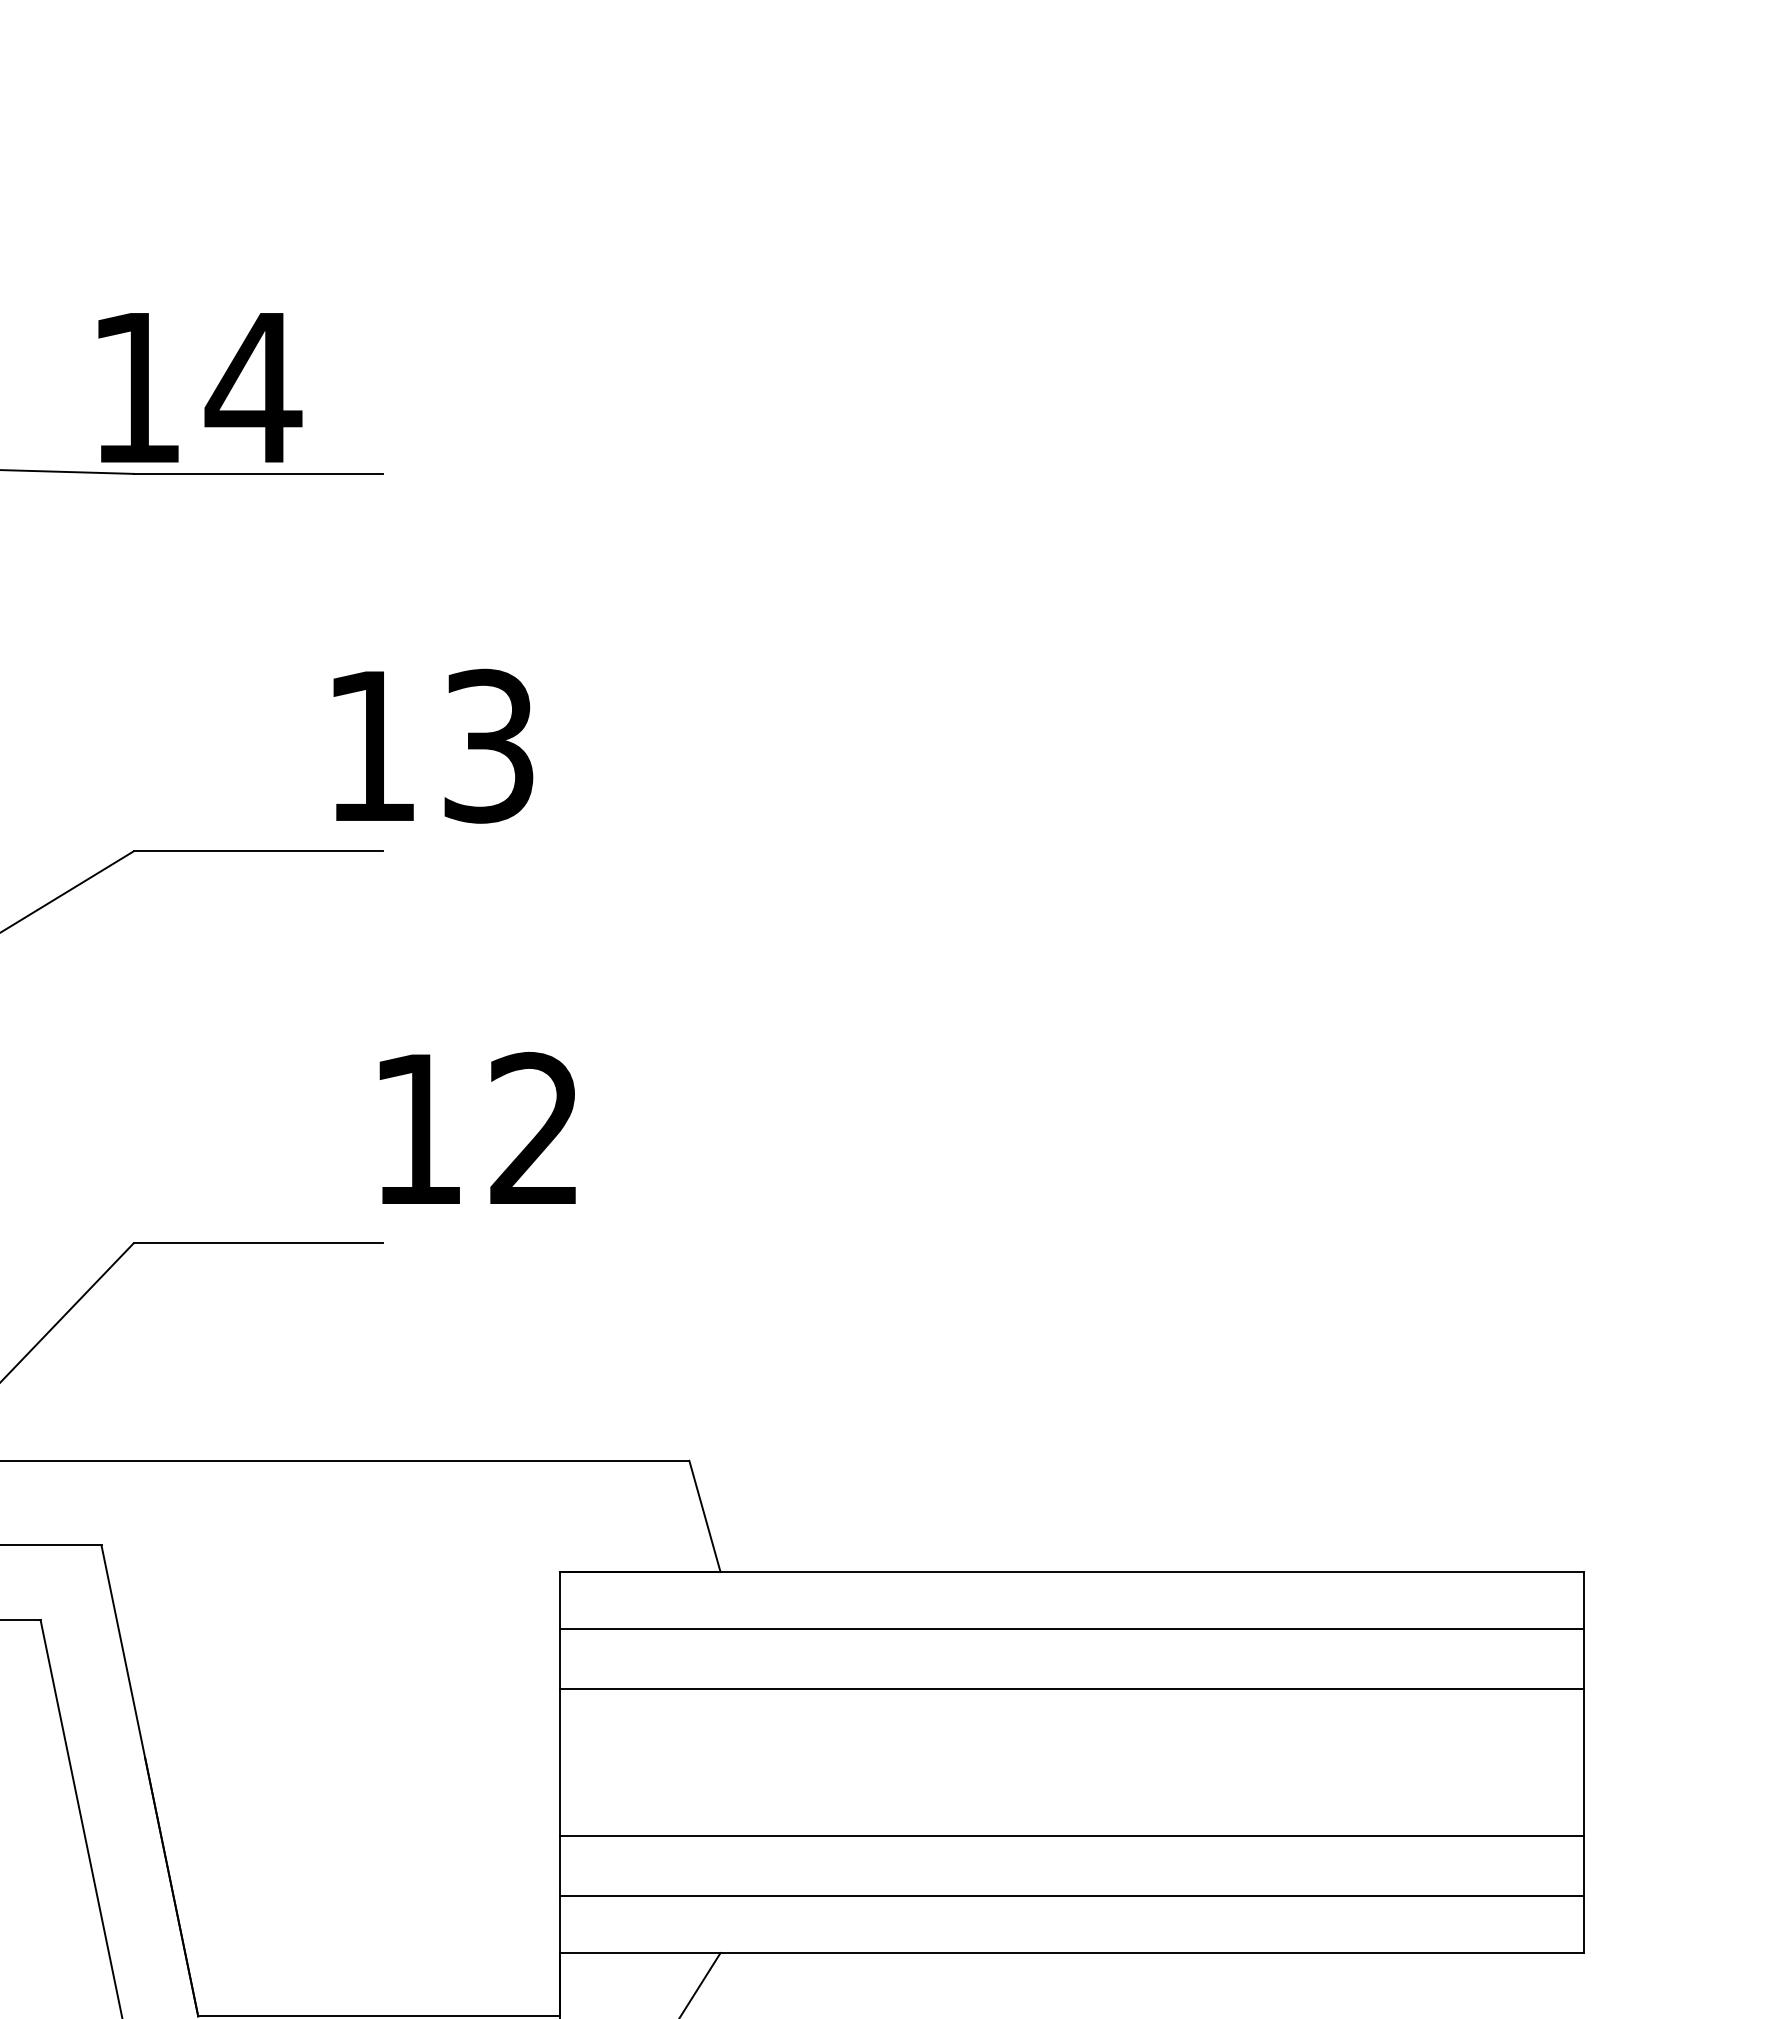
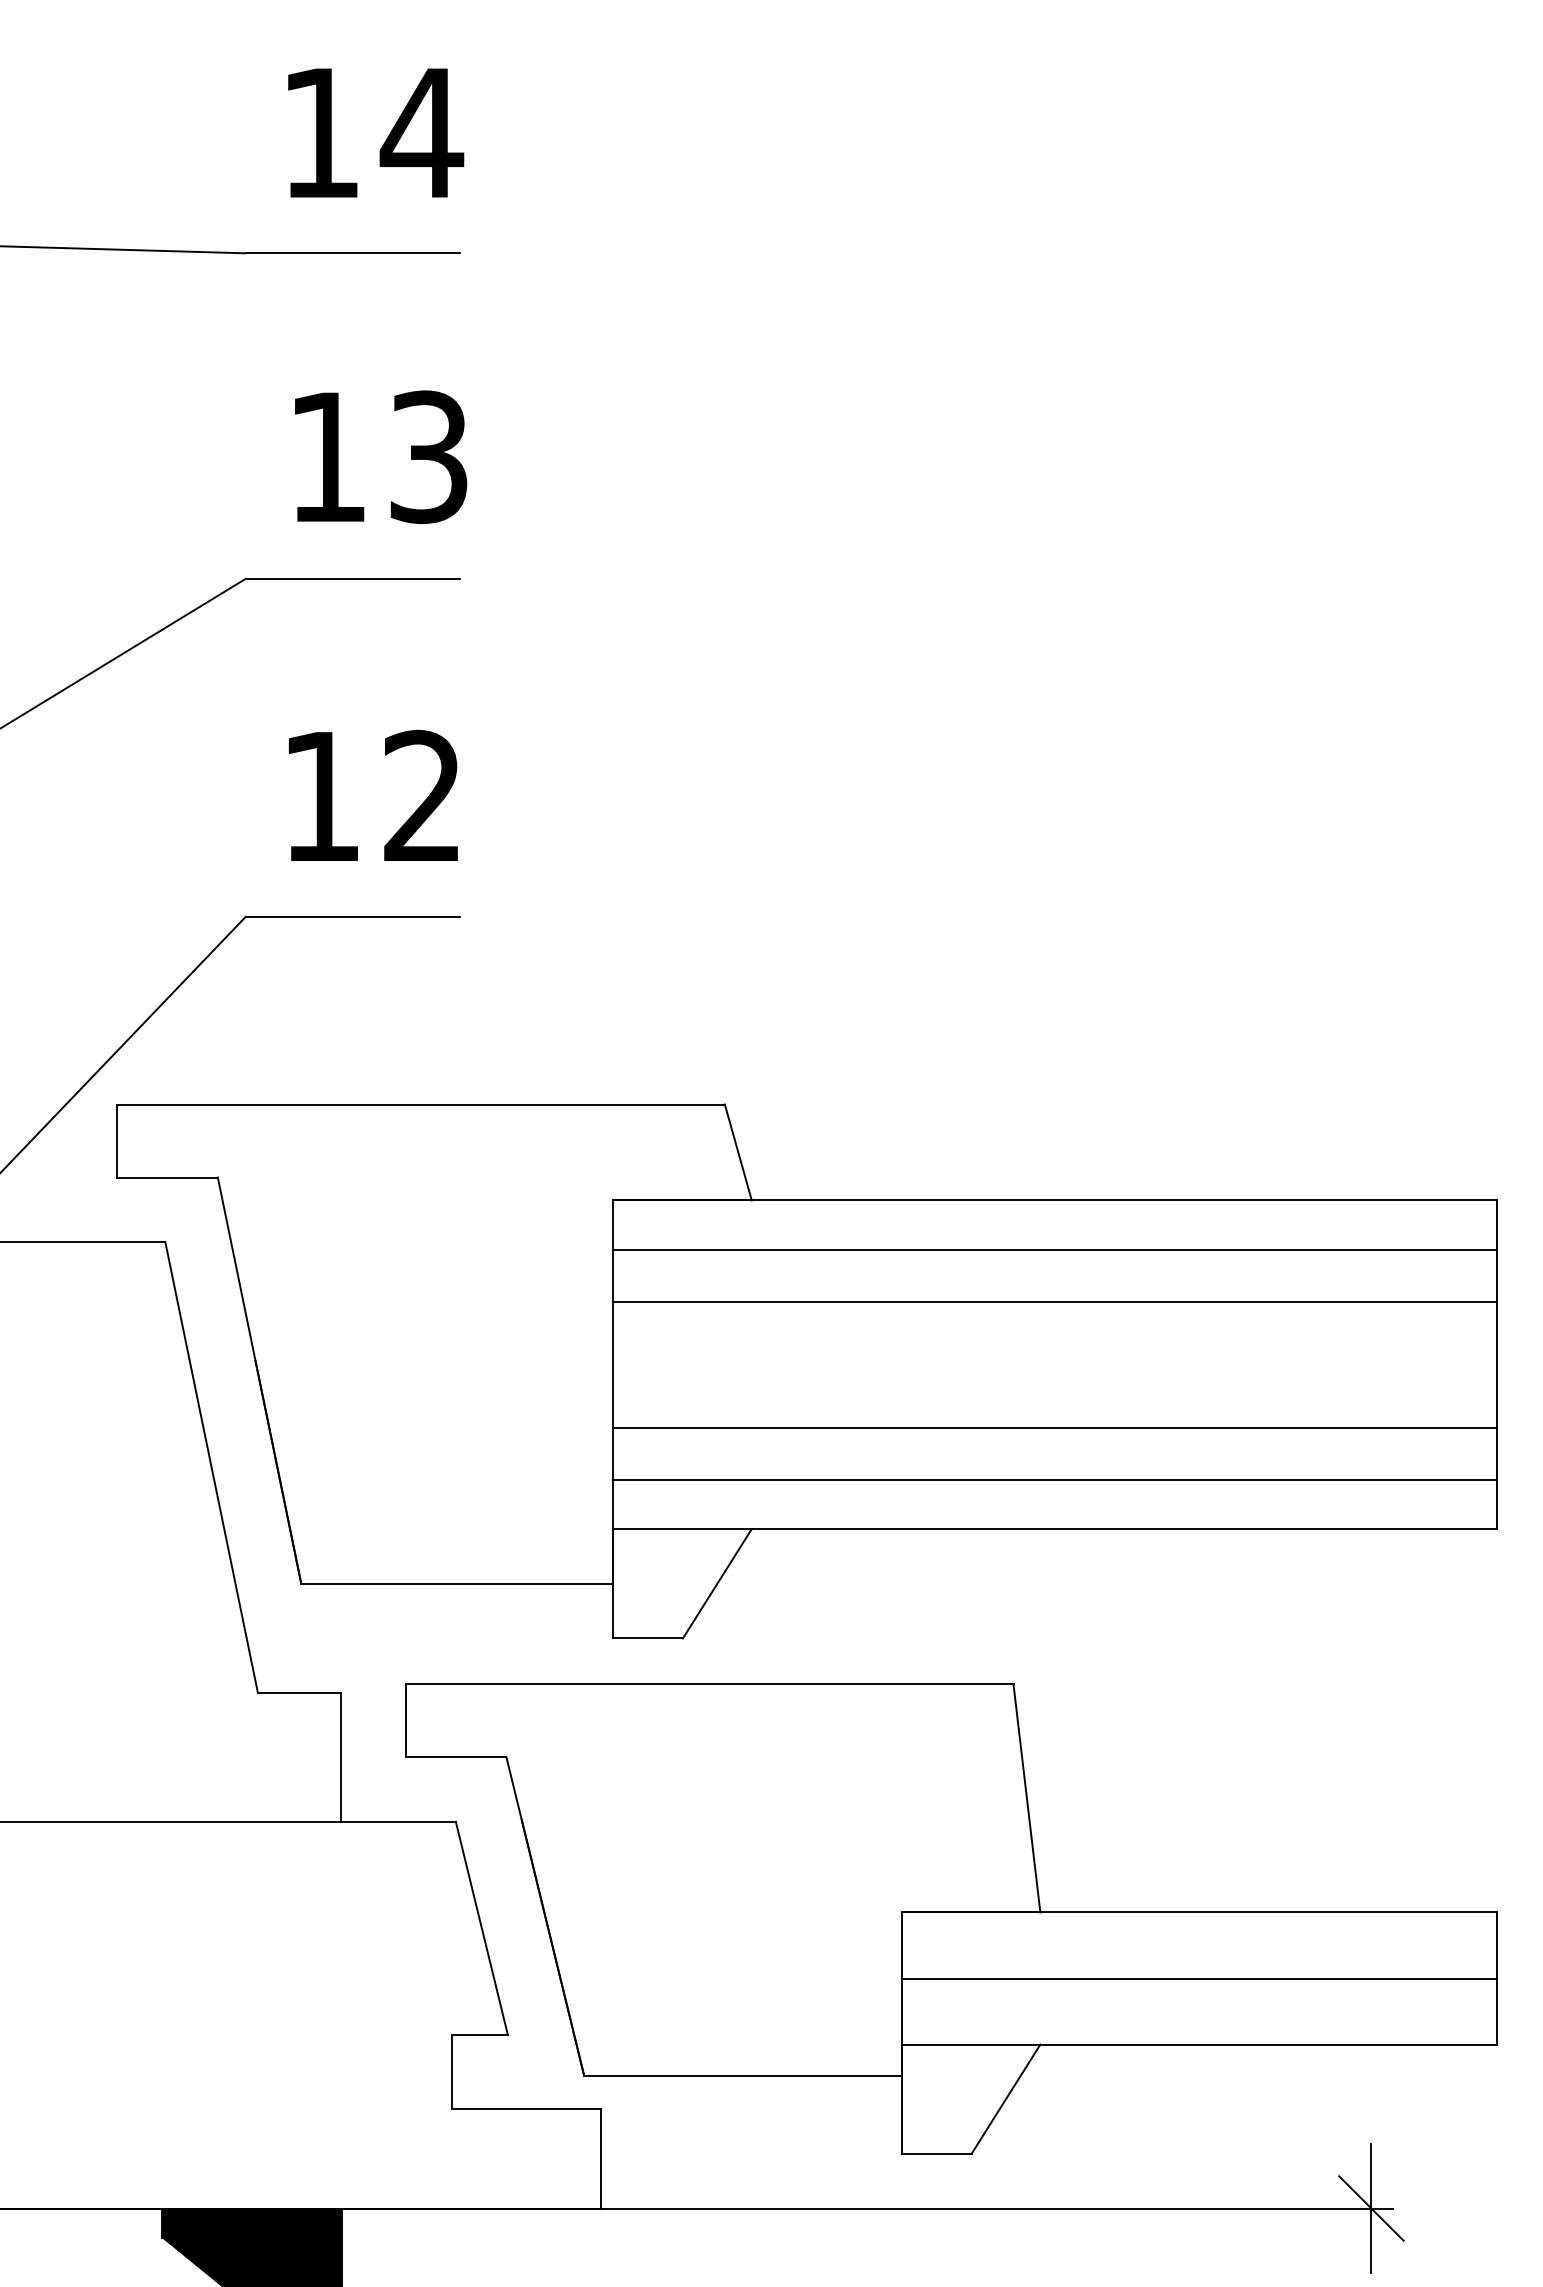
text: (200, 387) -> (376, 132), moved
text: (433, 745) -> (381, 456), moved
text: (476, 1126) -> (372, 794), moved

